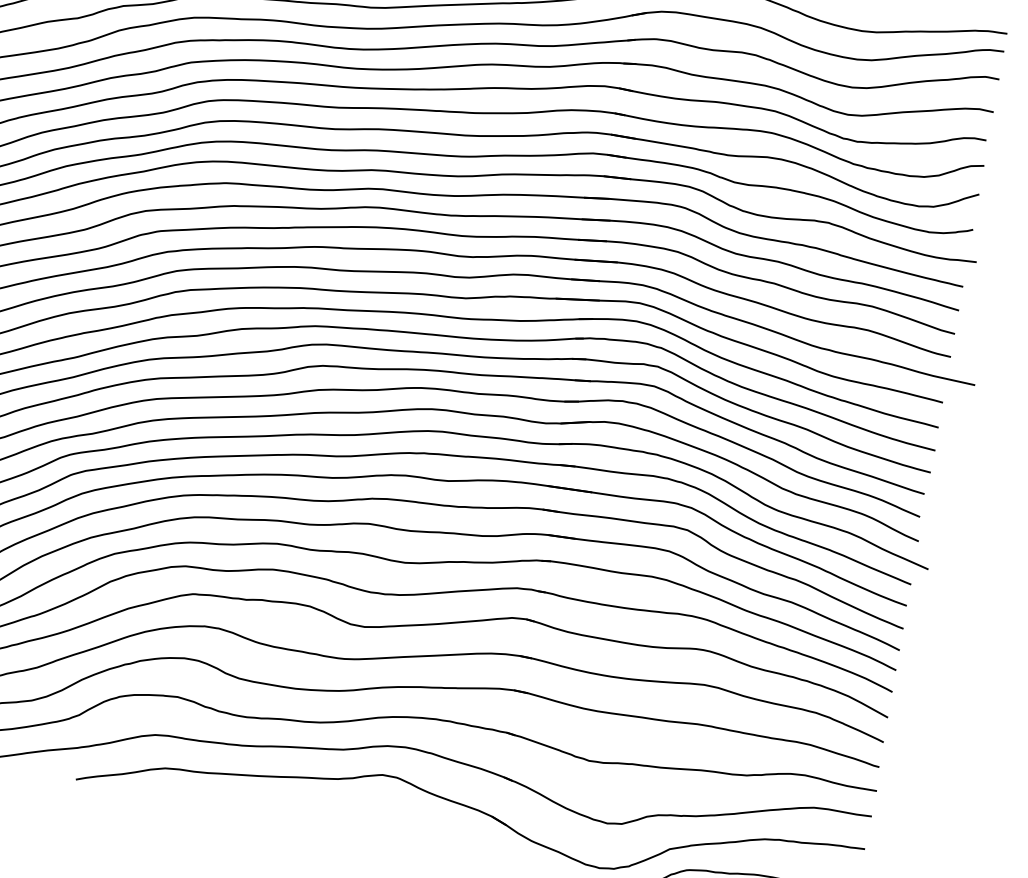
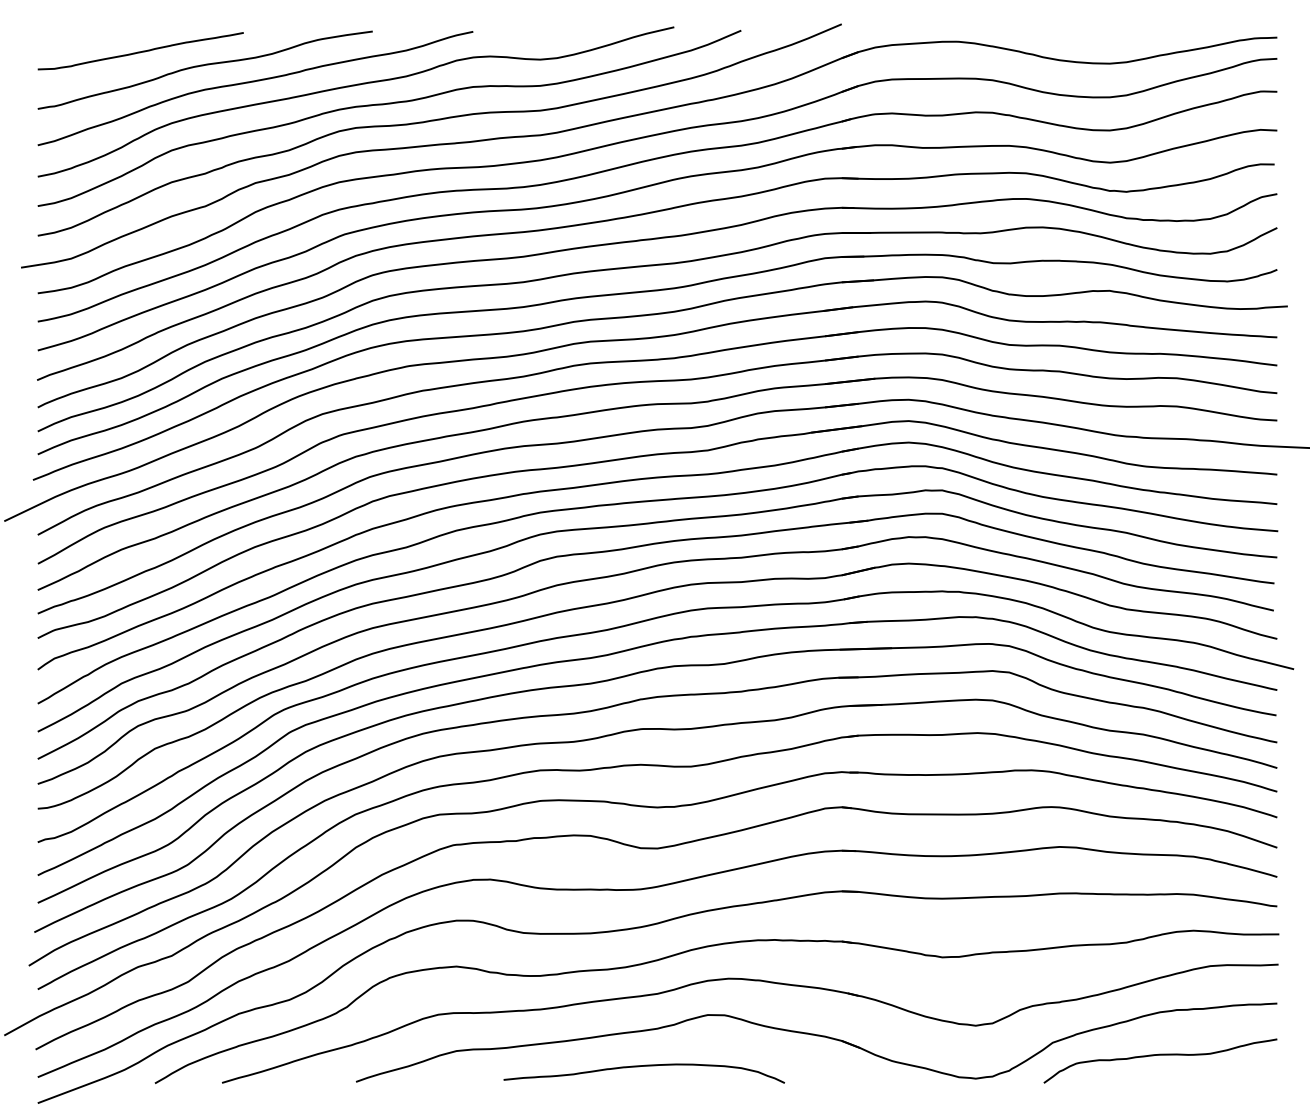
curve: (320, 808) -> (643, 1066), added

